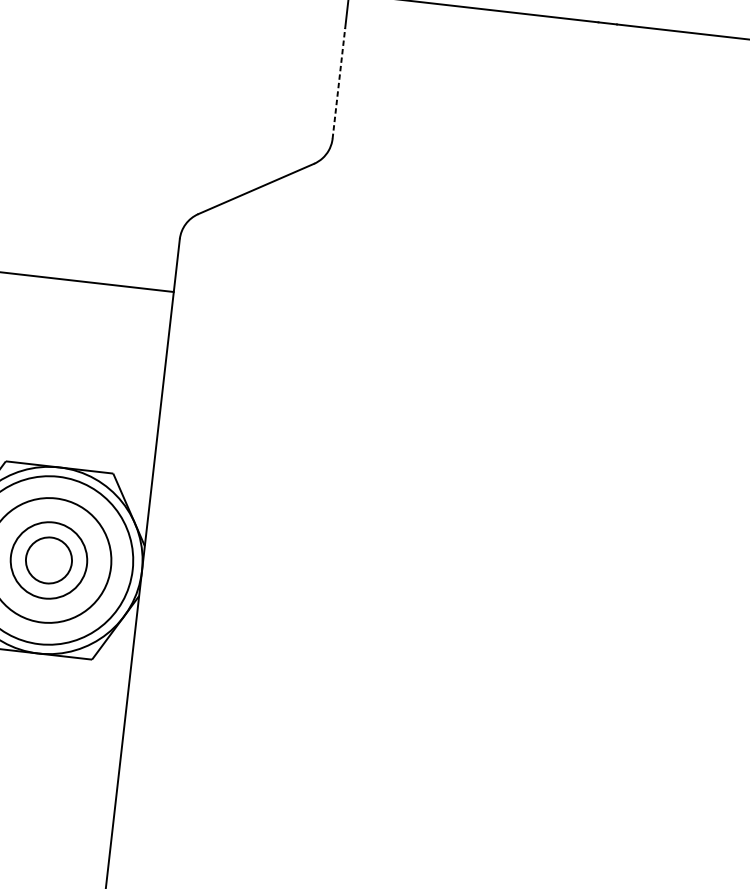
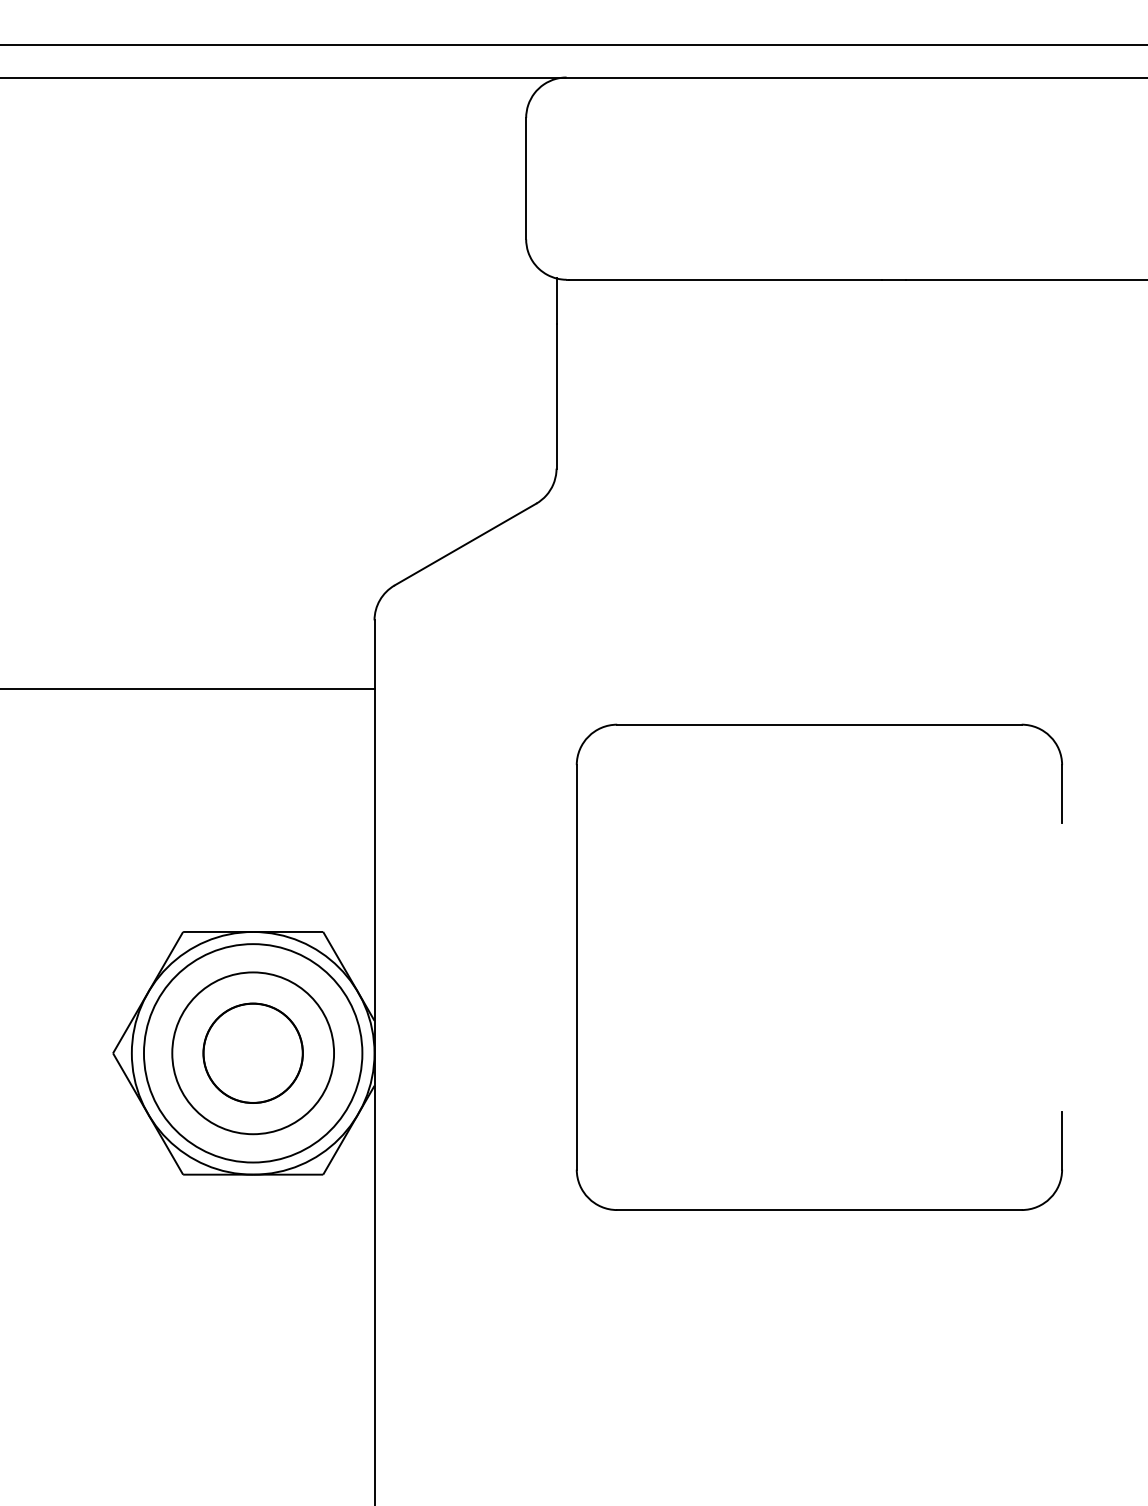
line: (338, 83) -> (556, 396), dashed -> solid
part: (511, 358) -> (818, 725), added
circle: (48, 560) -> (252, 1053), size x1.67

